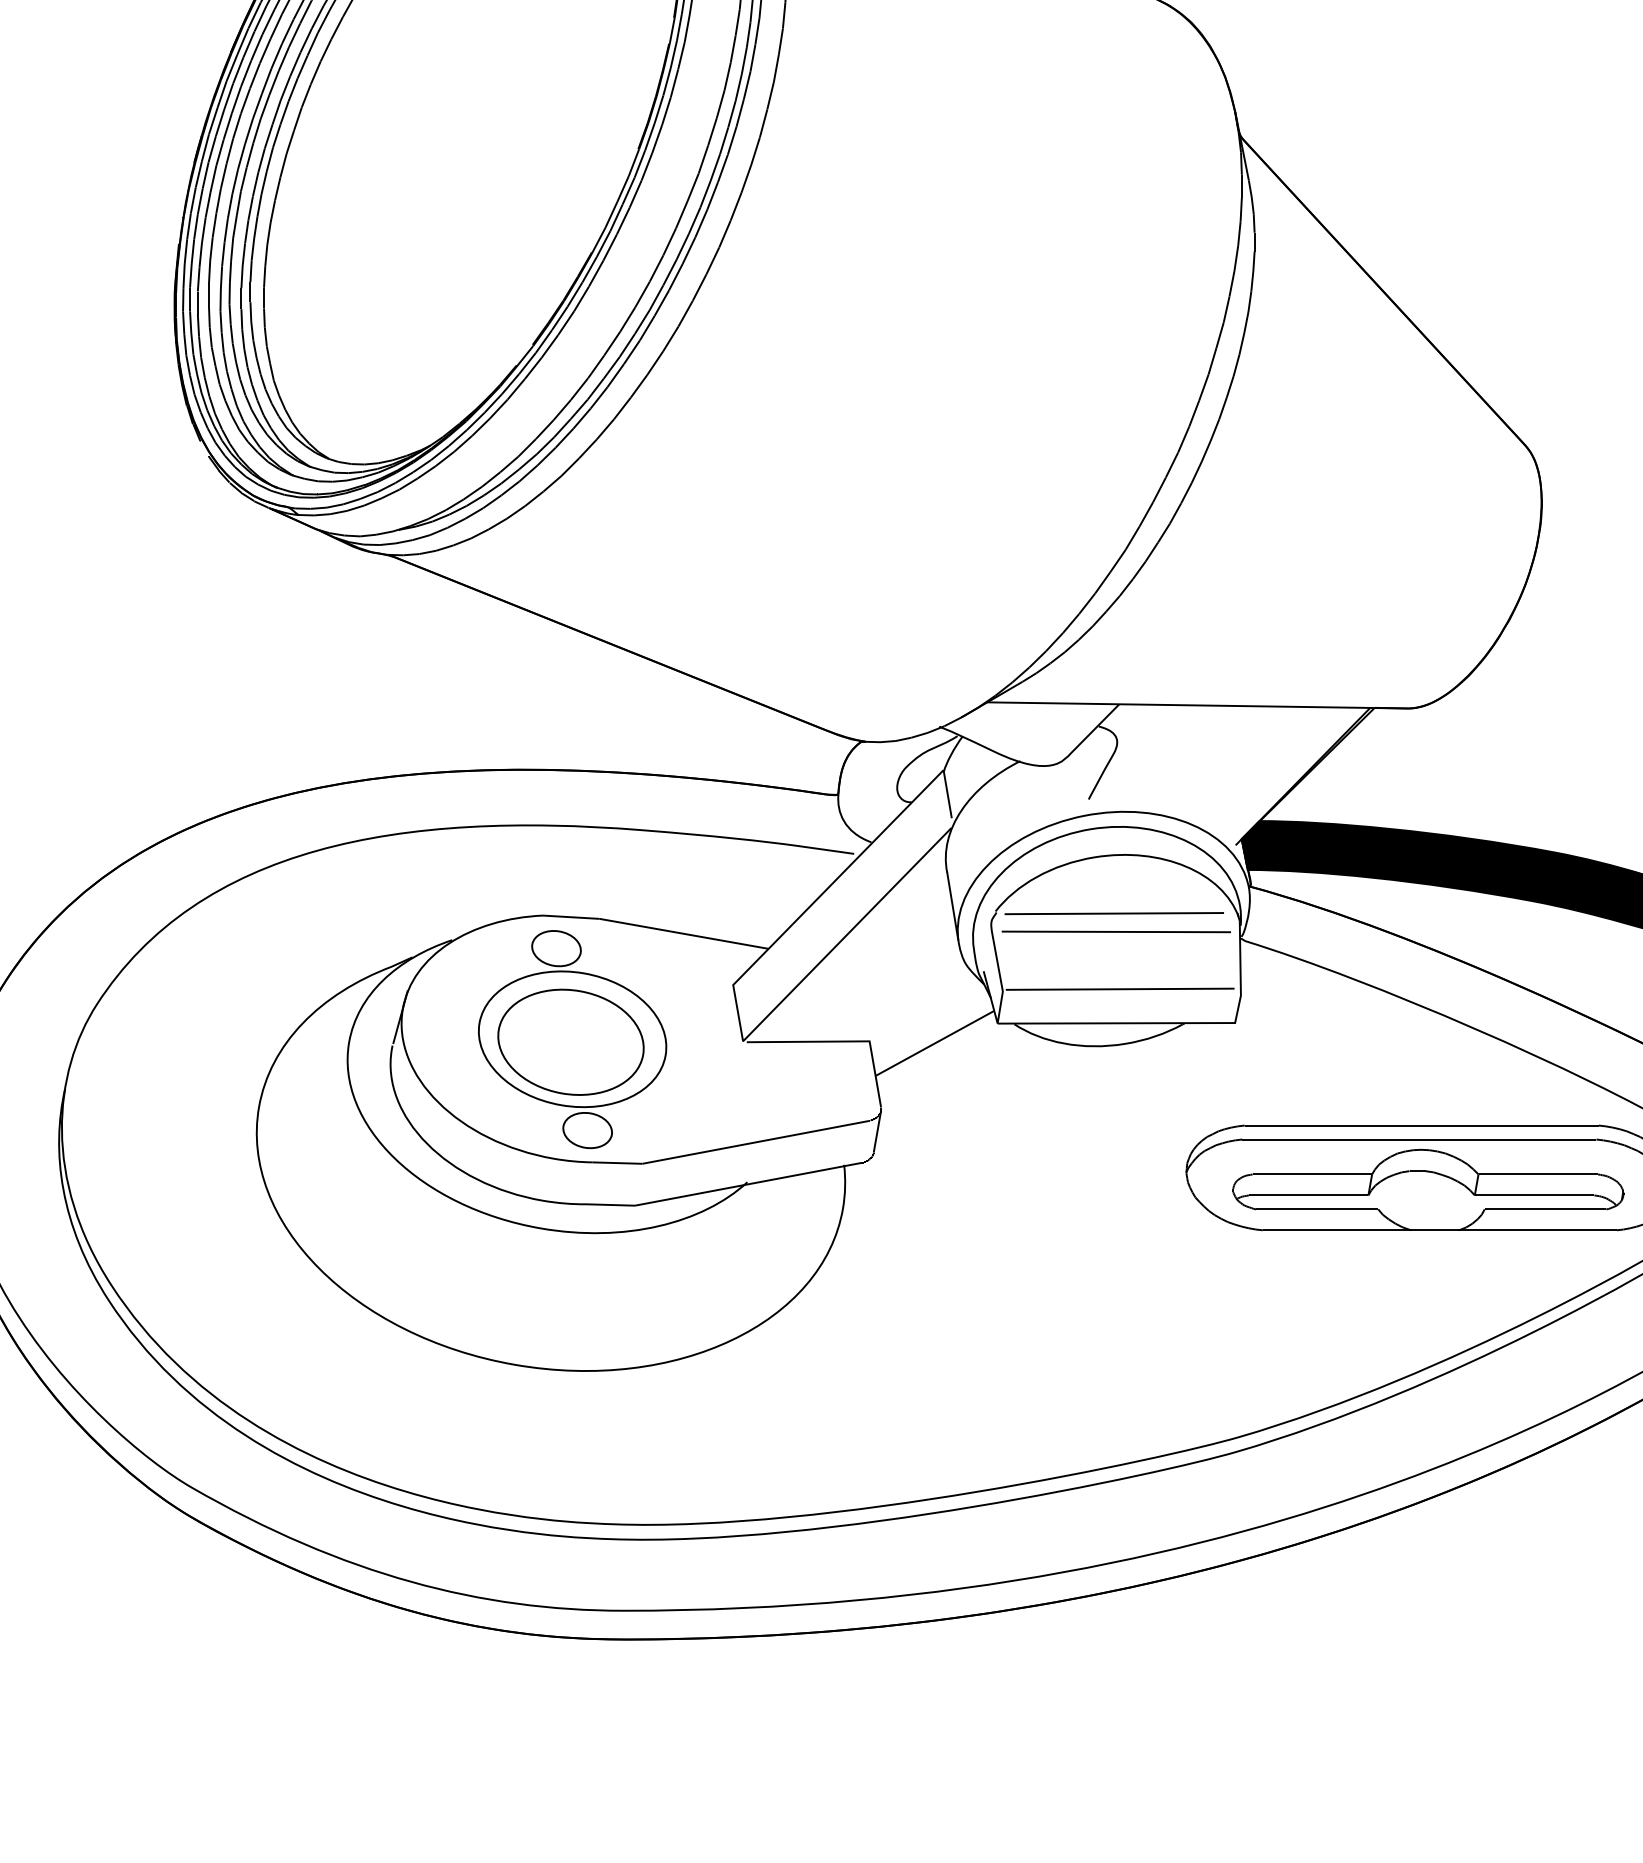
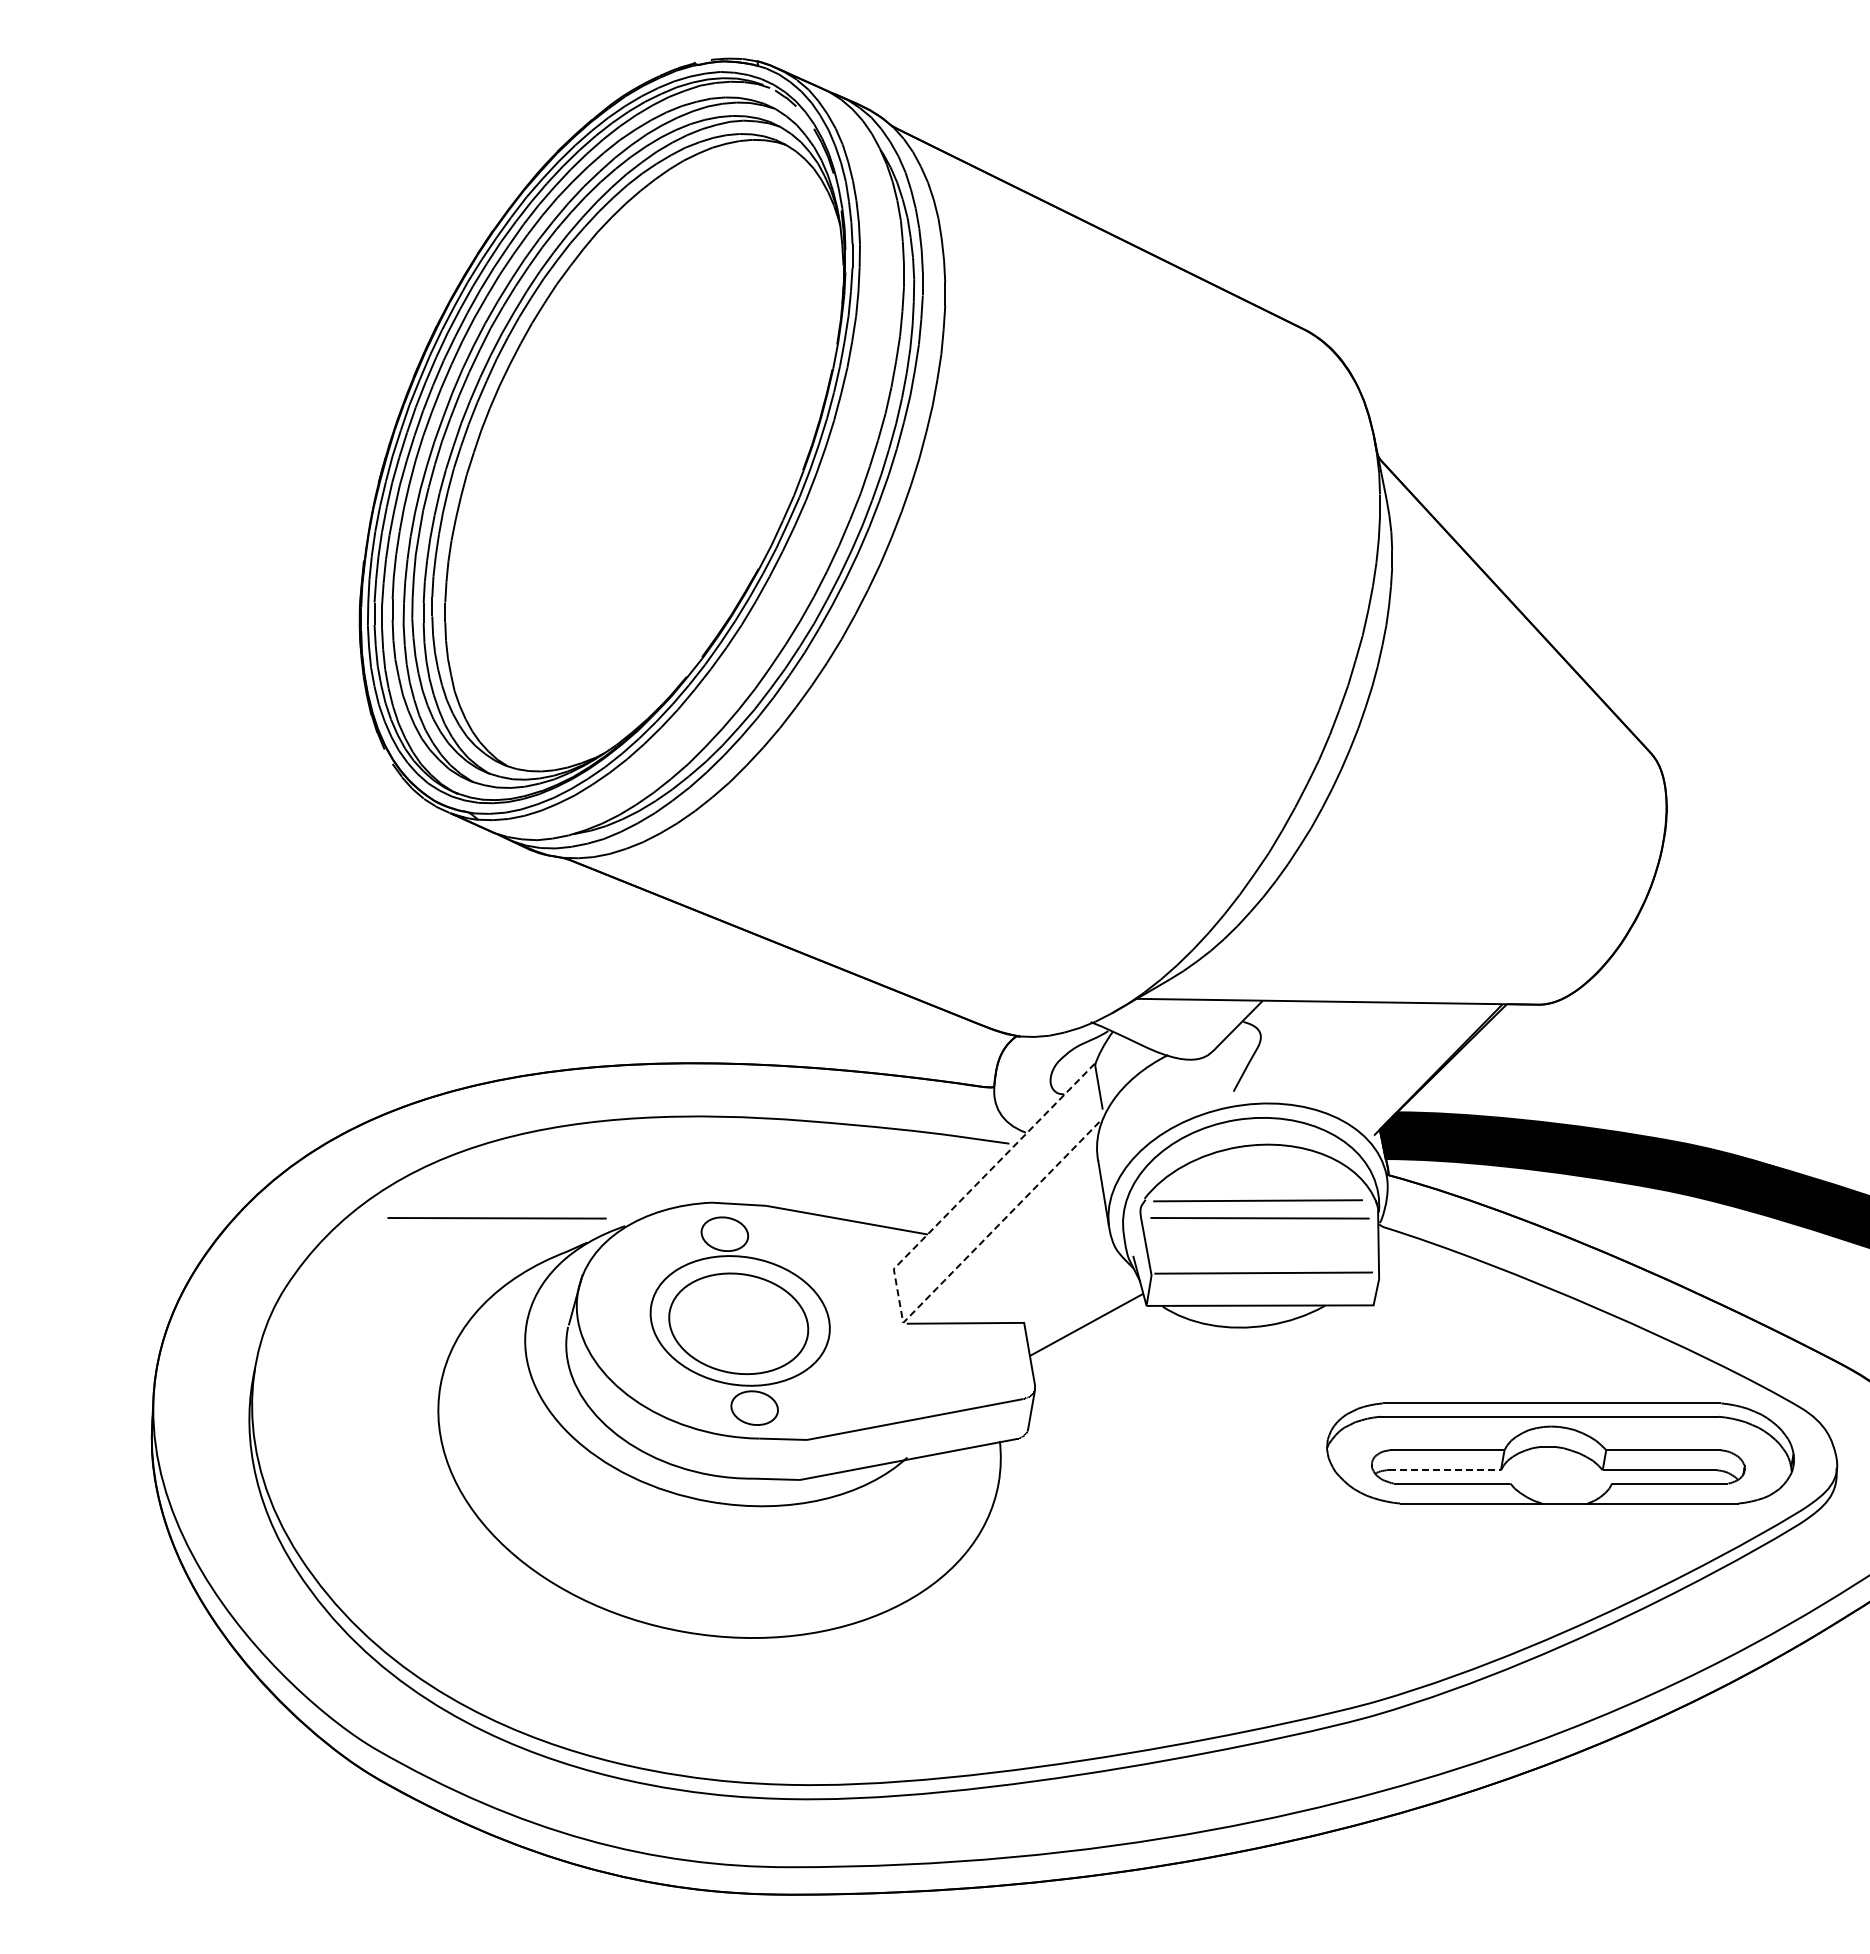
line: (317, 932) -> (496, 1218), added
line: (738, 1011) -> (898, 1294), solid -> dashed
line: (1310, 1195) -> (1445, 1470), solid -> dashed

